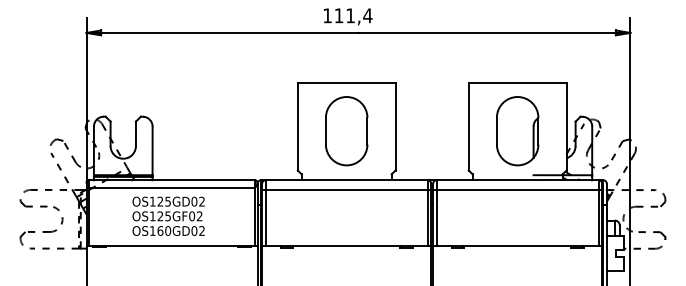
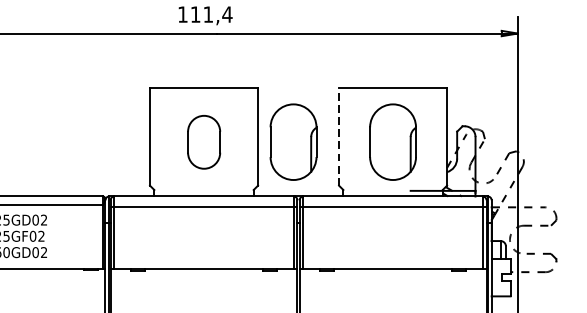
line: (468, 126) -> (338, 137), solid -> dashed
part: (346, 131) -> (203, 142), size x0.7
part: (427, 131) -> (293, 142), added

